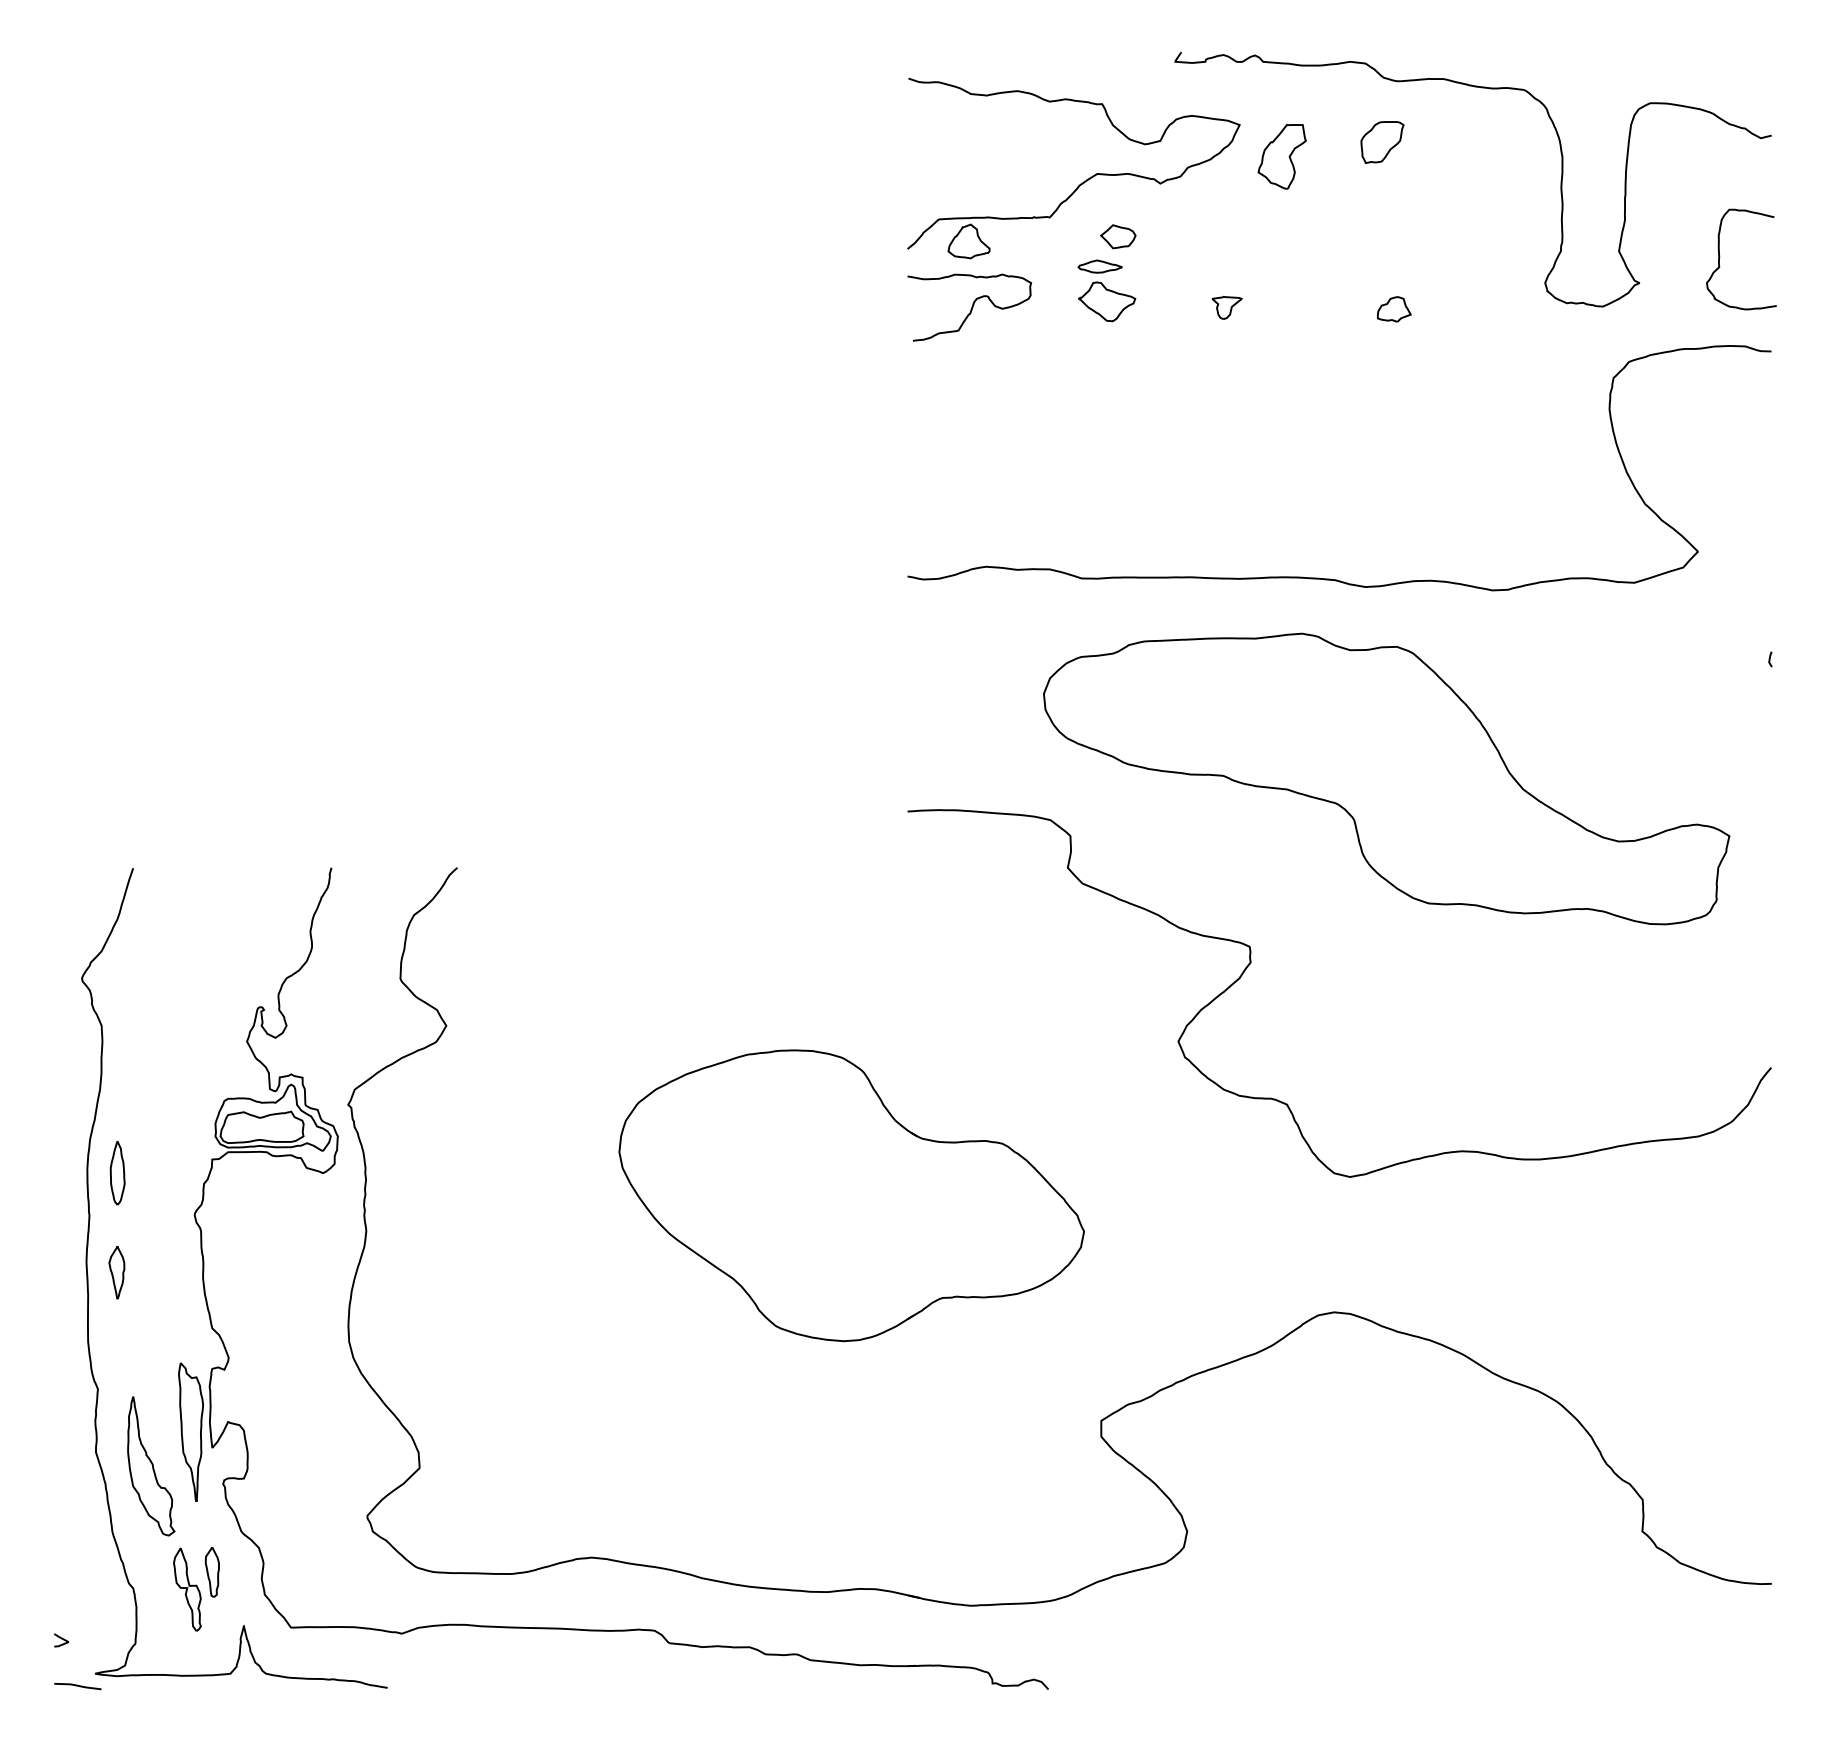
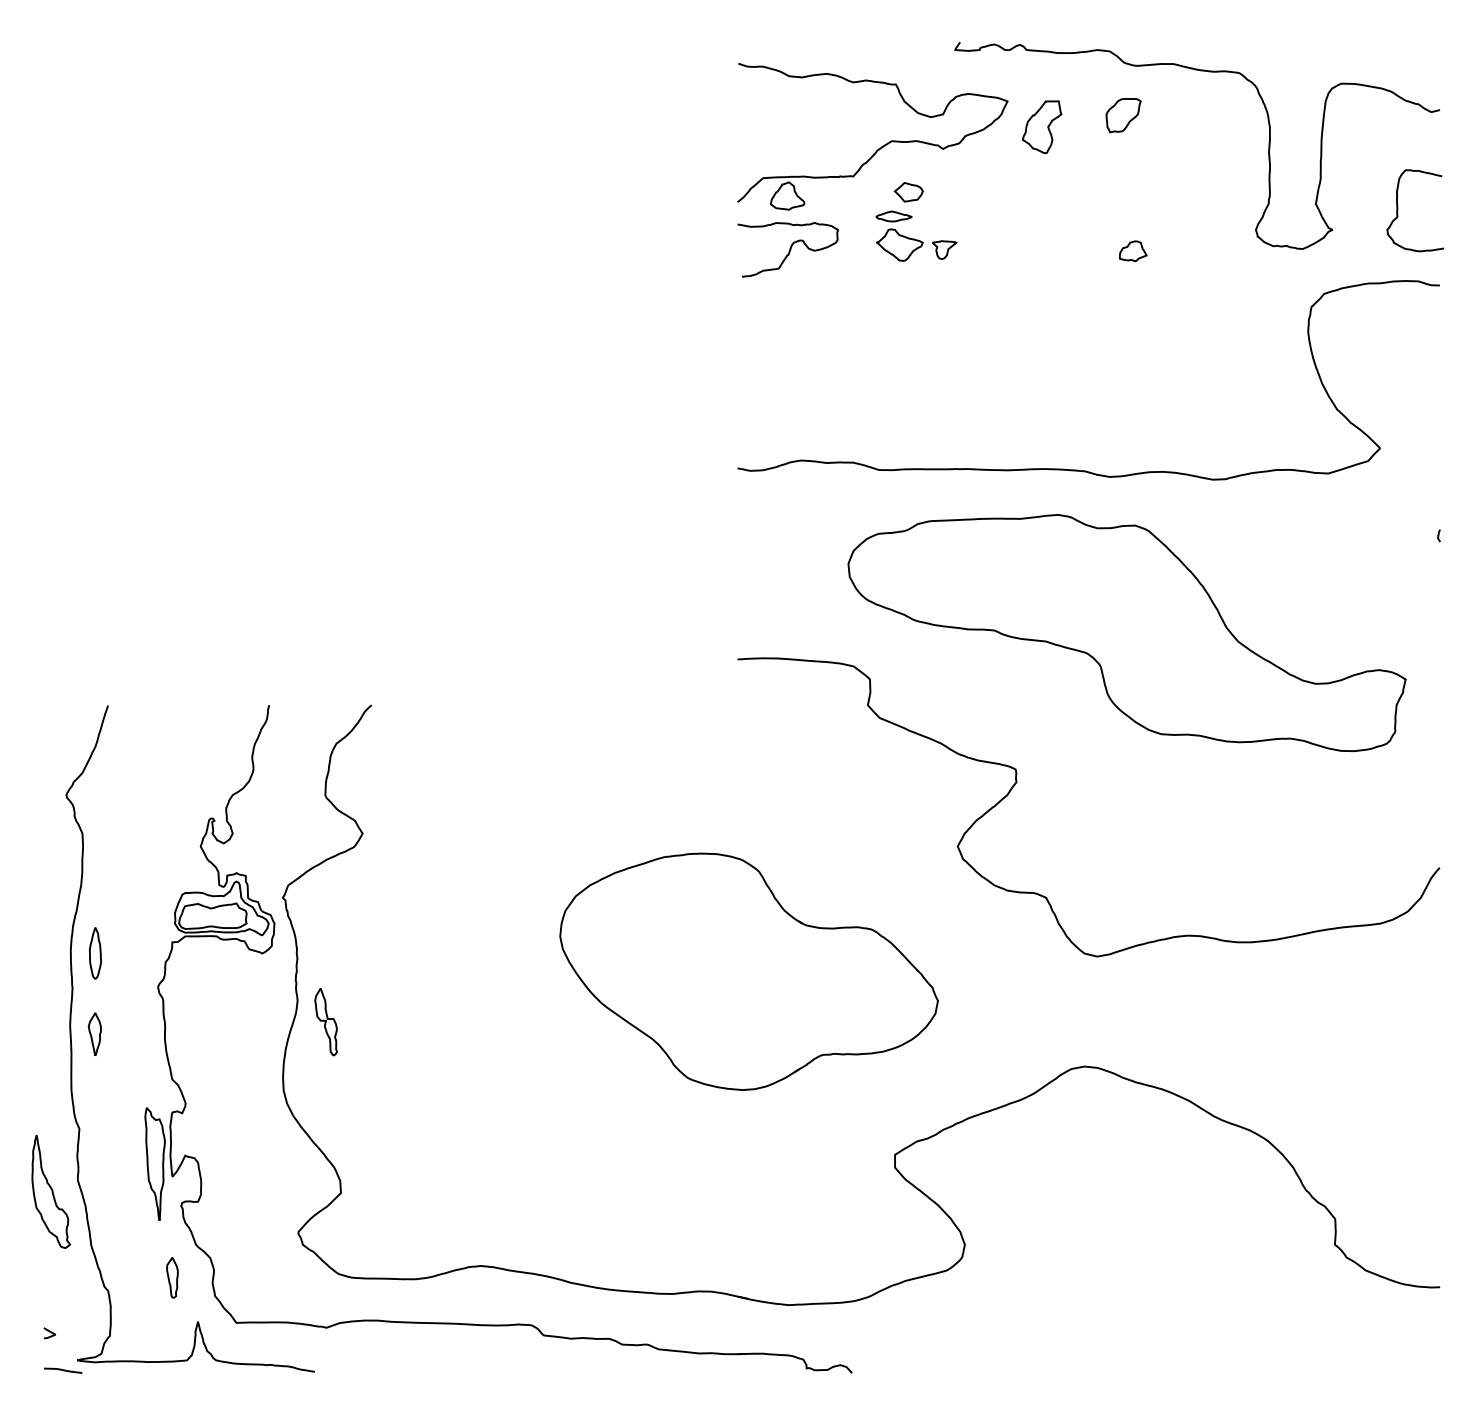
part: (1226, 307) -> (944, 249), moved
part: (851, 1195) -> (748, 971), moved
part: (151, 1466) -> (51, 1191), moved
part: (187, 1589) -> (326, 1021), moved

